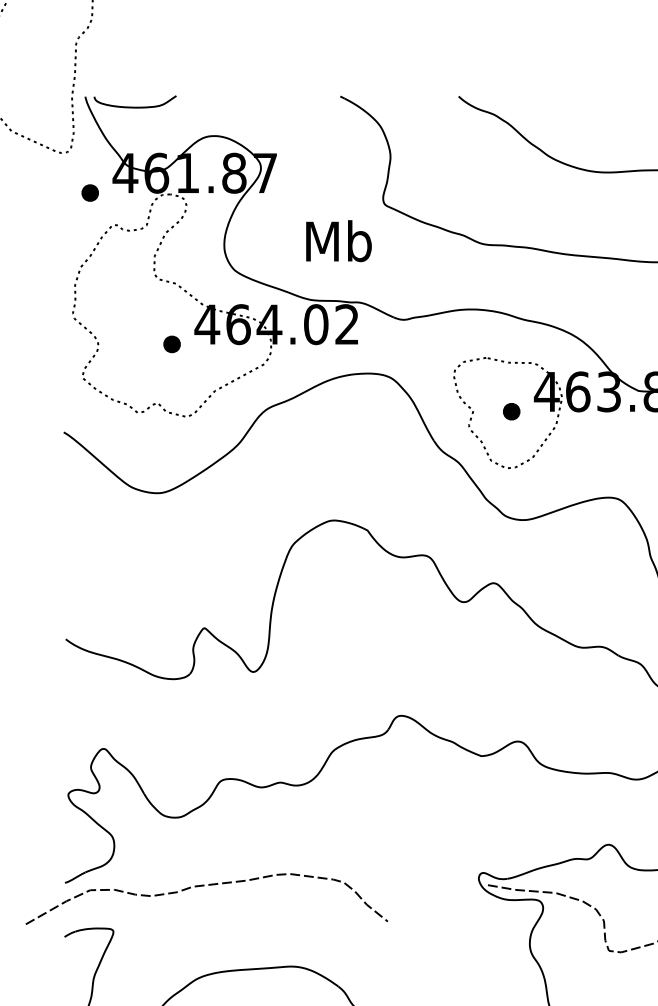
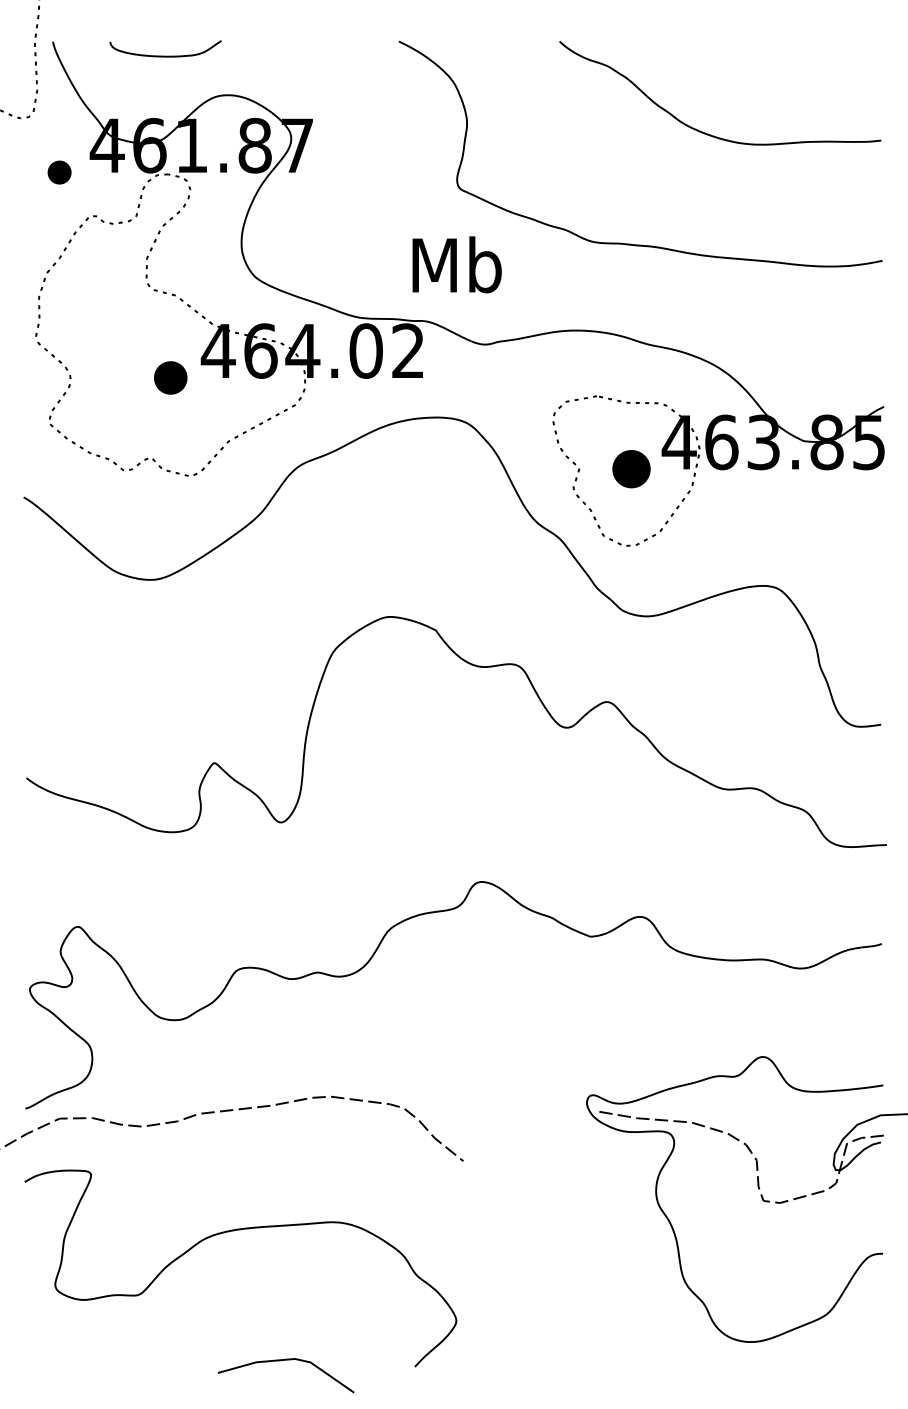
curve: (135, 106) -> (165, 55), moved
text: (338, 240) -> (456, 264), moved
part: (171, 344) -> (170, 377), size x1.4
part: (511, 411) -> (631, 469), size x1.6

